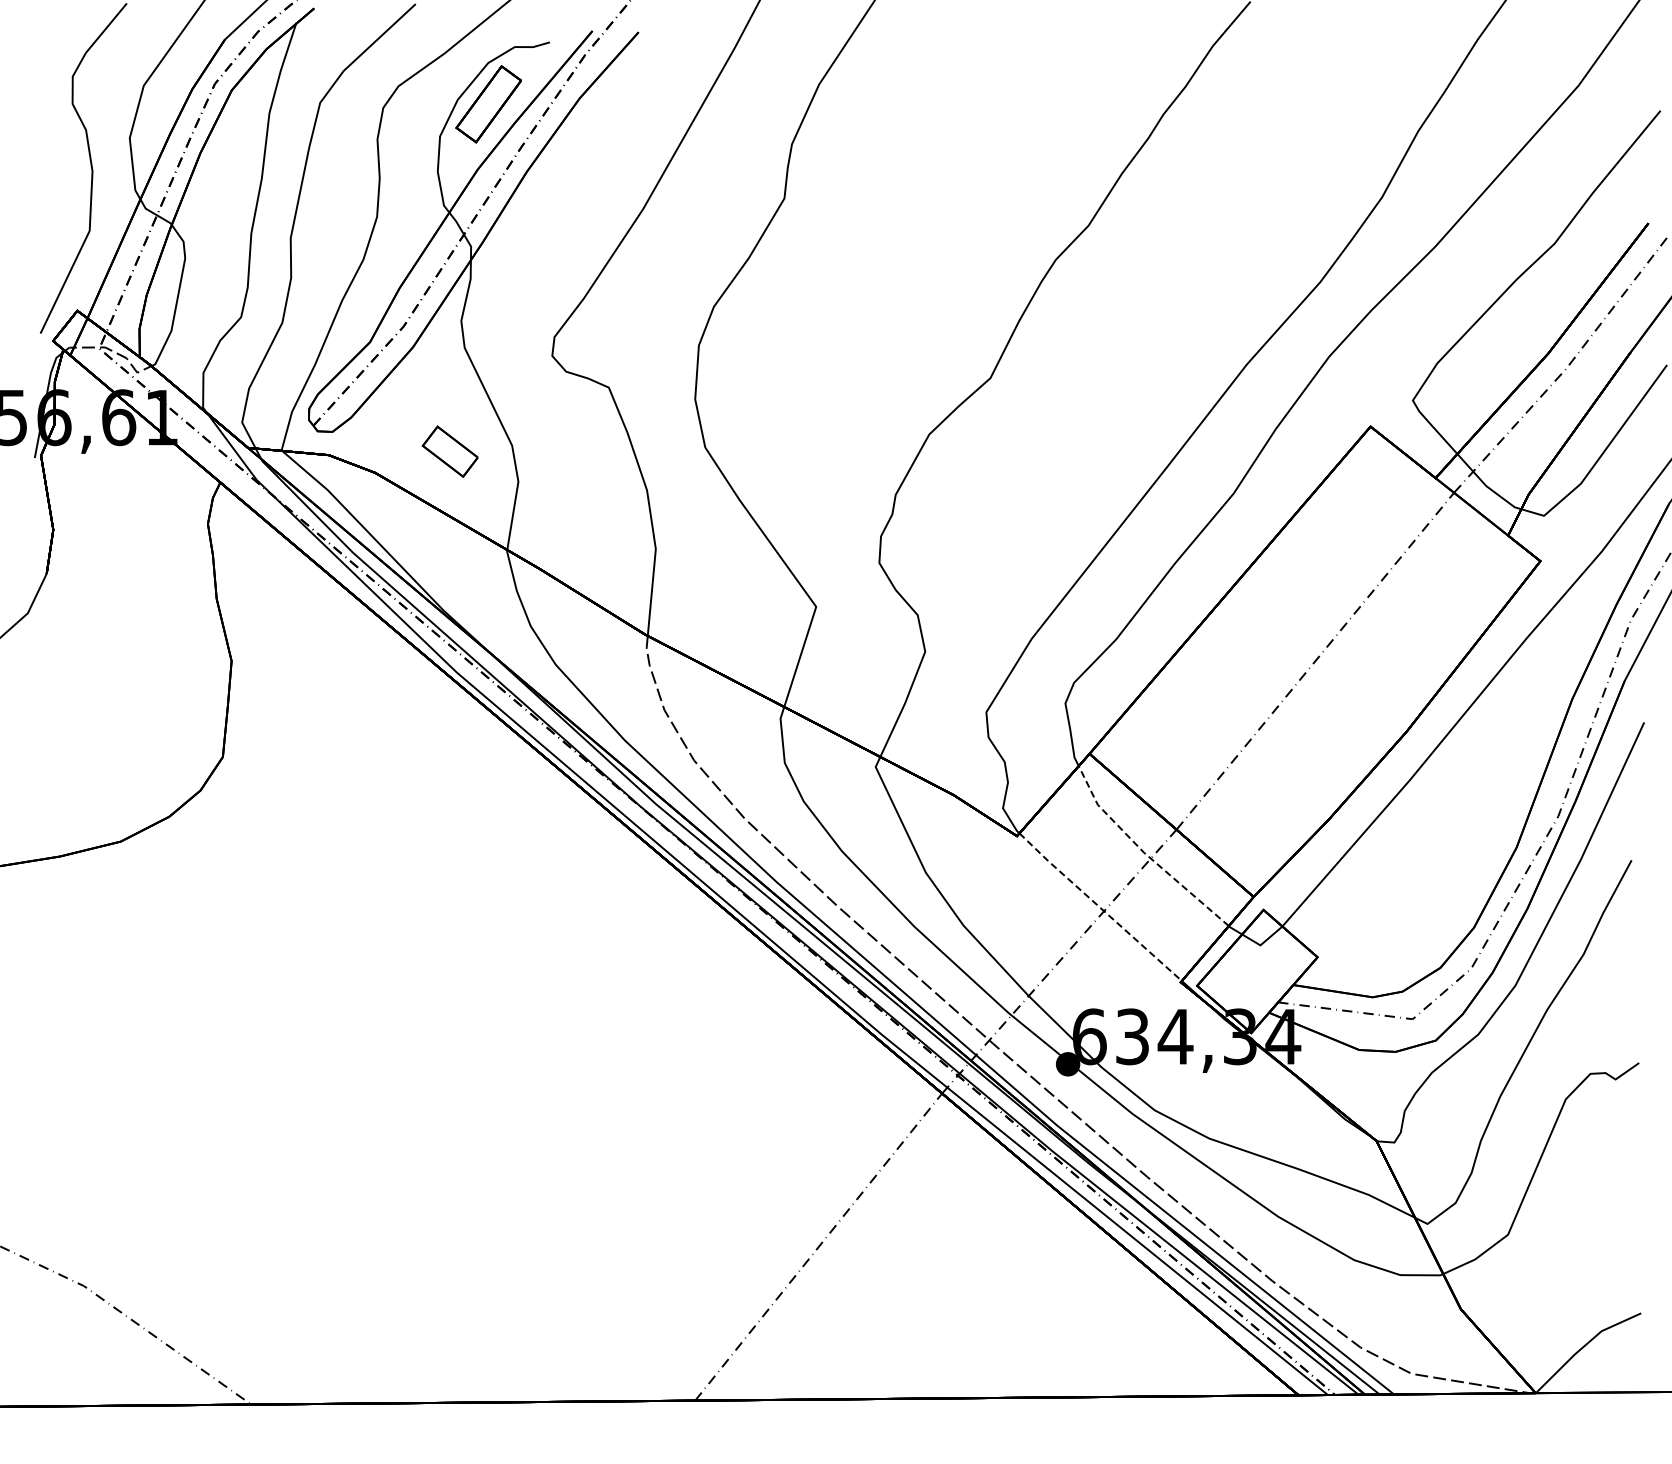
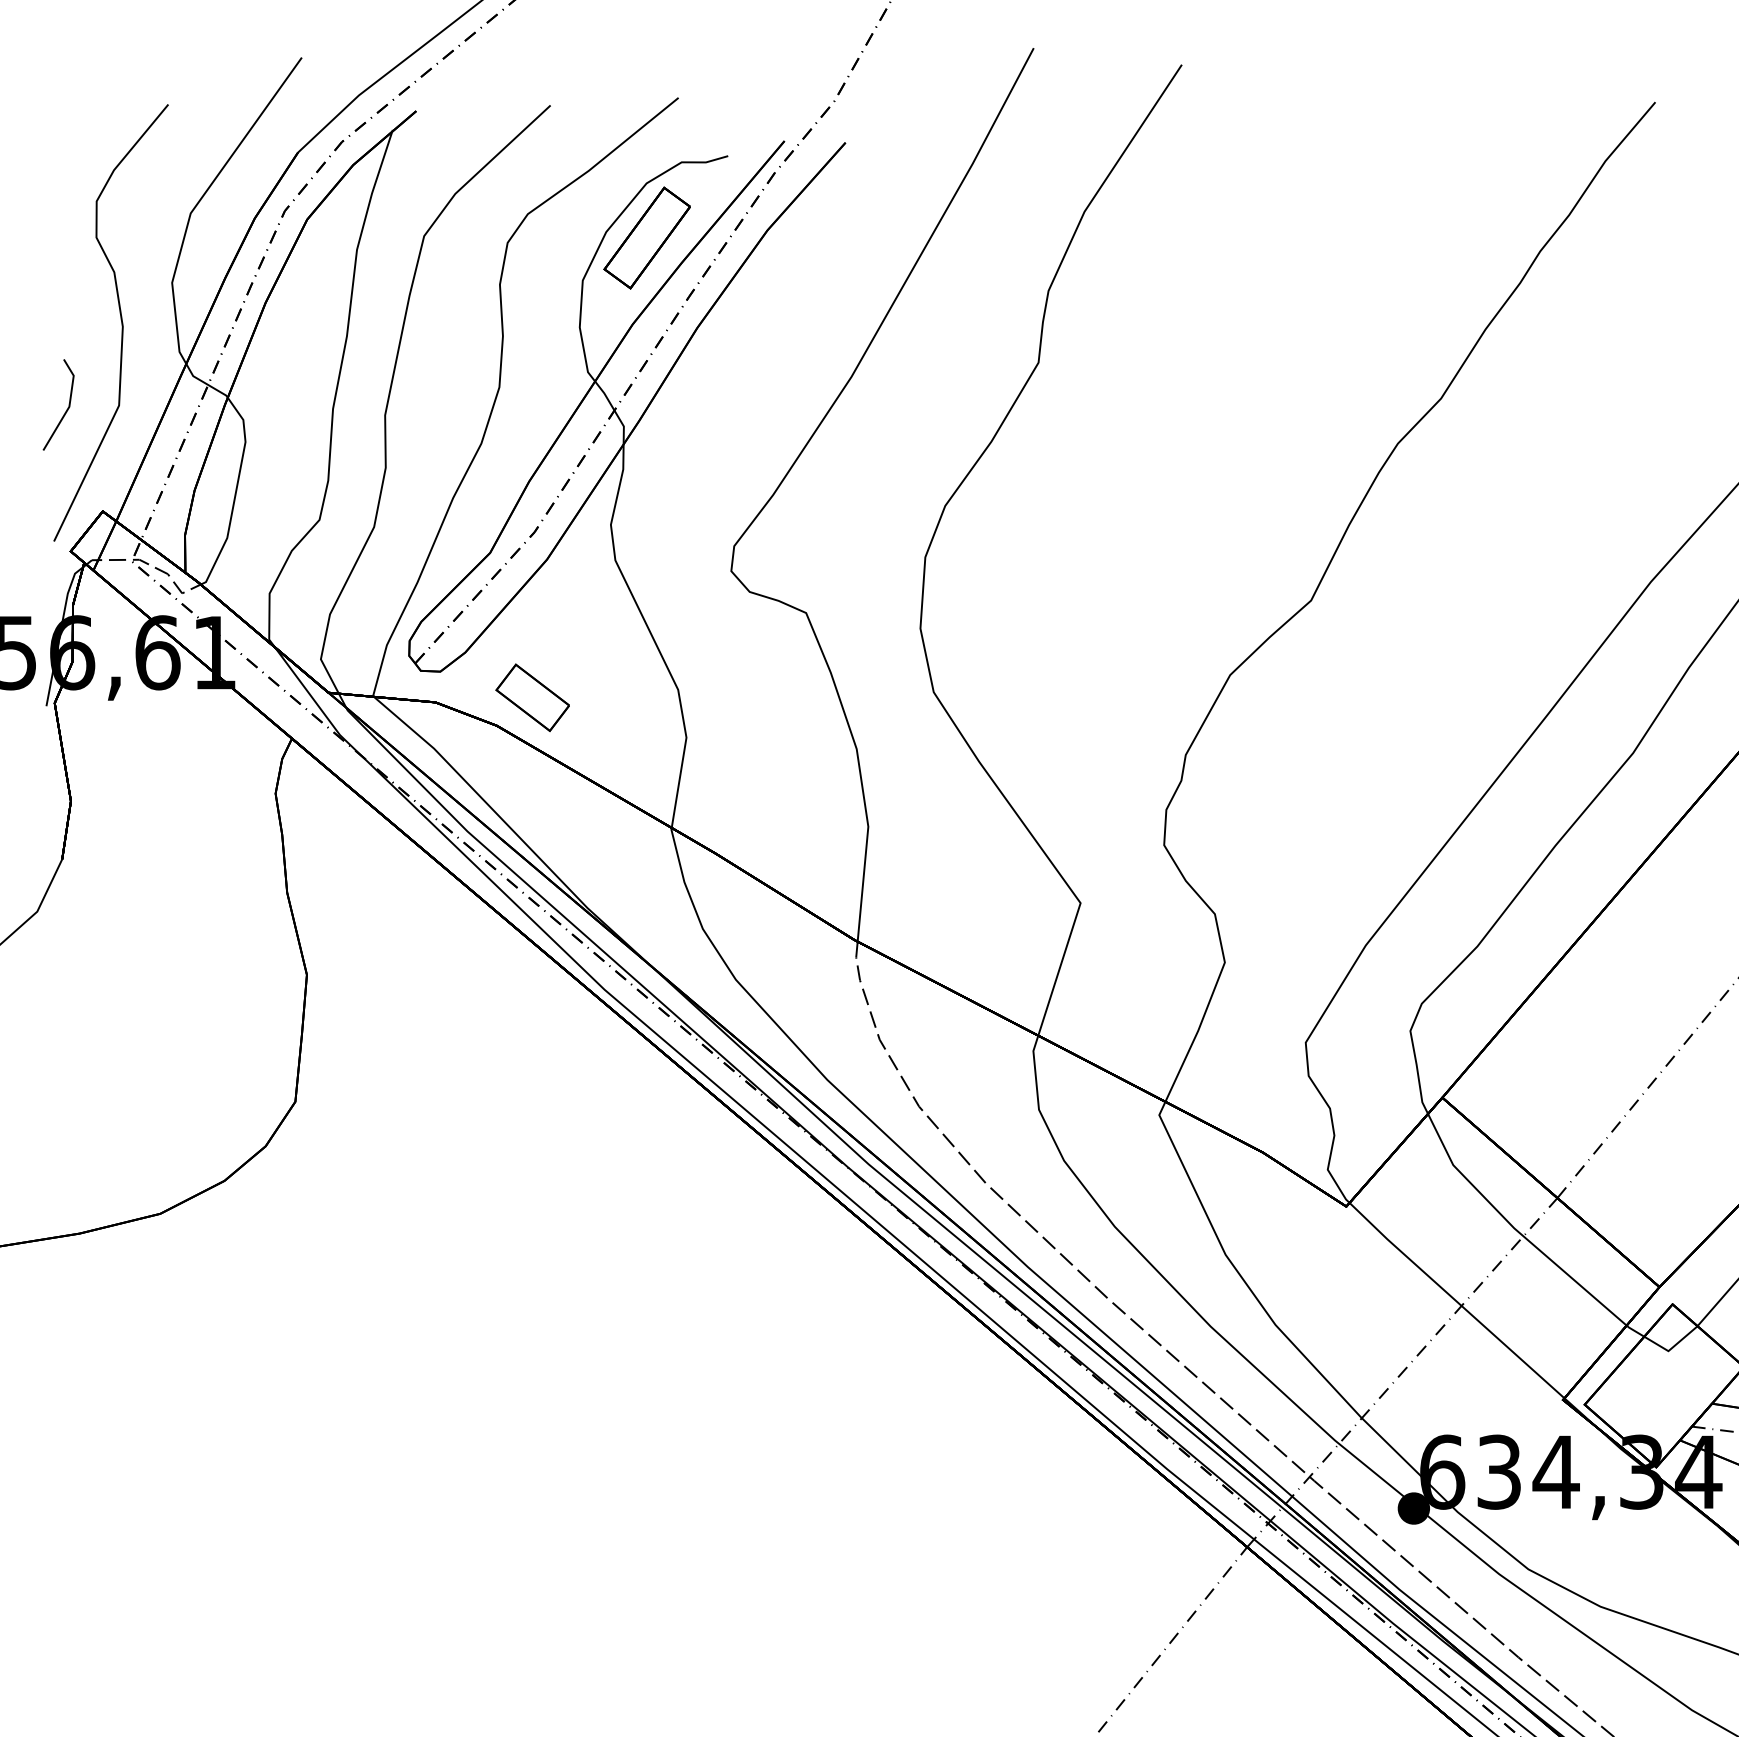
line: (50, 232) -> (67, 407), added
part: (449, 451) -> (531, 697), moved
line: (1143, 852) -> (1513, 1228), dashed -> solid
line: (1100, 907) -> (1456, 1301), dashed -> solid

